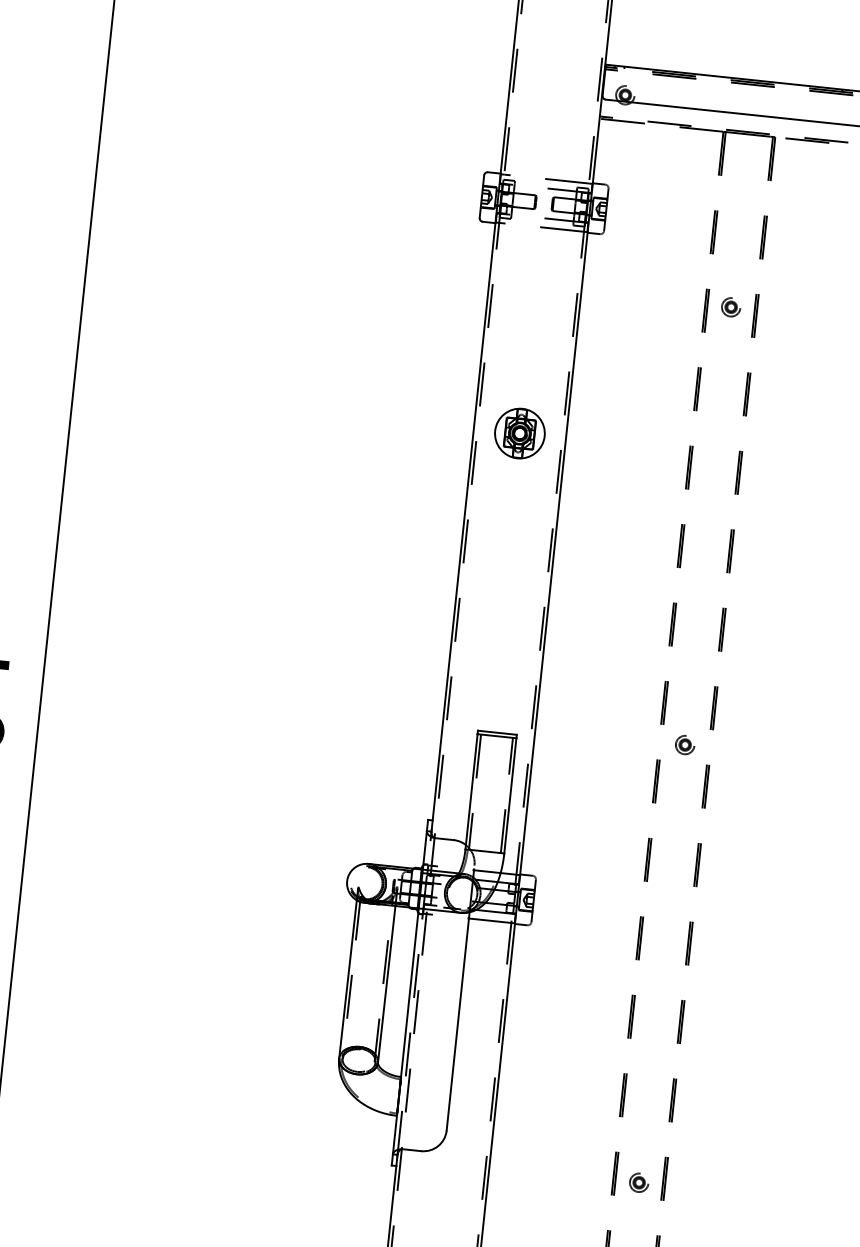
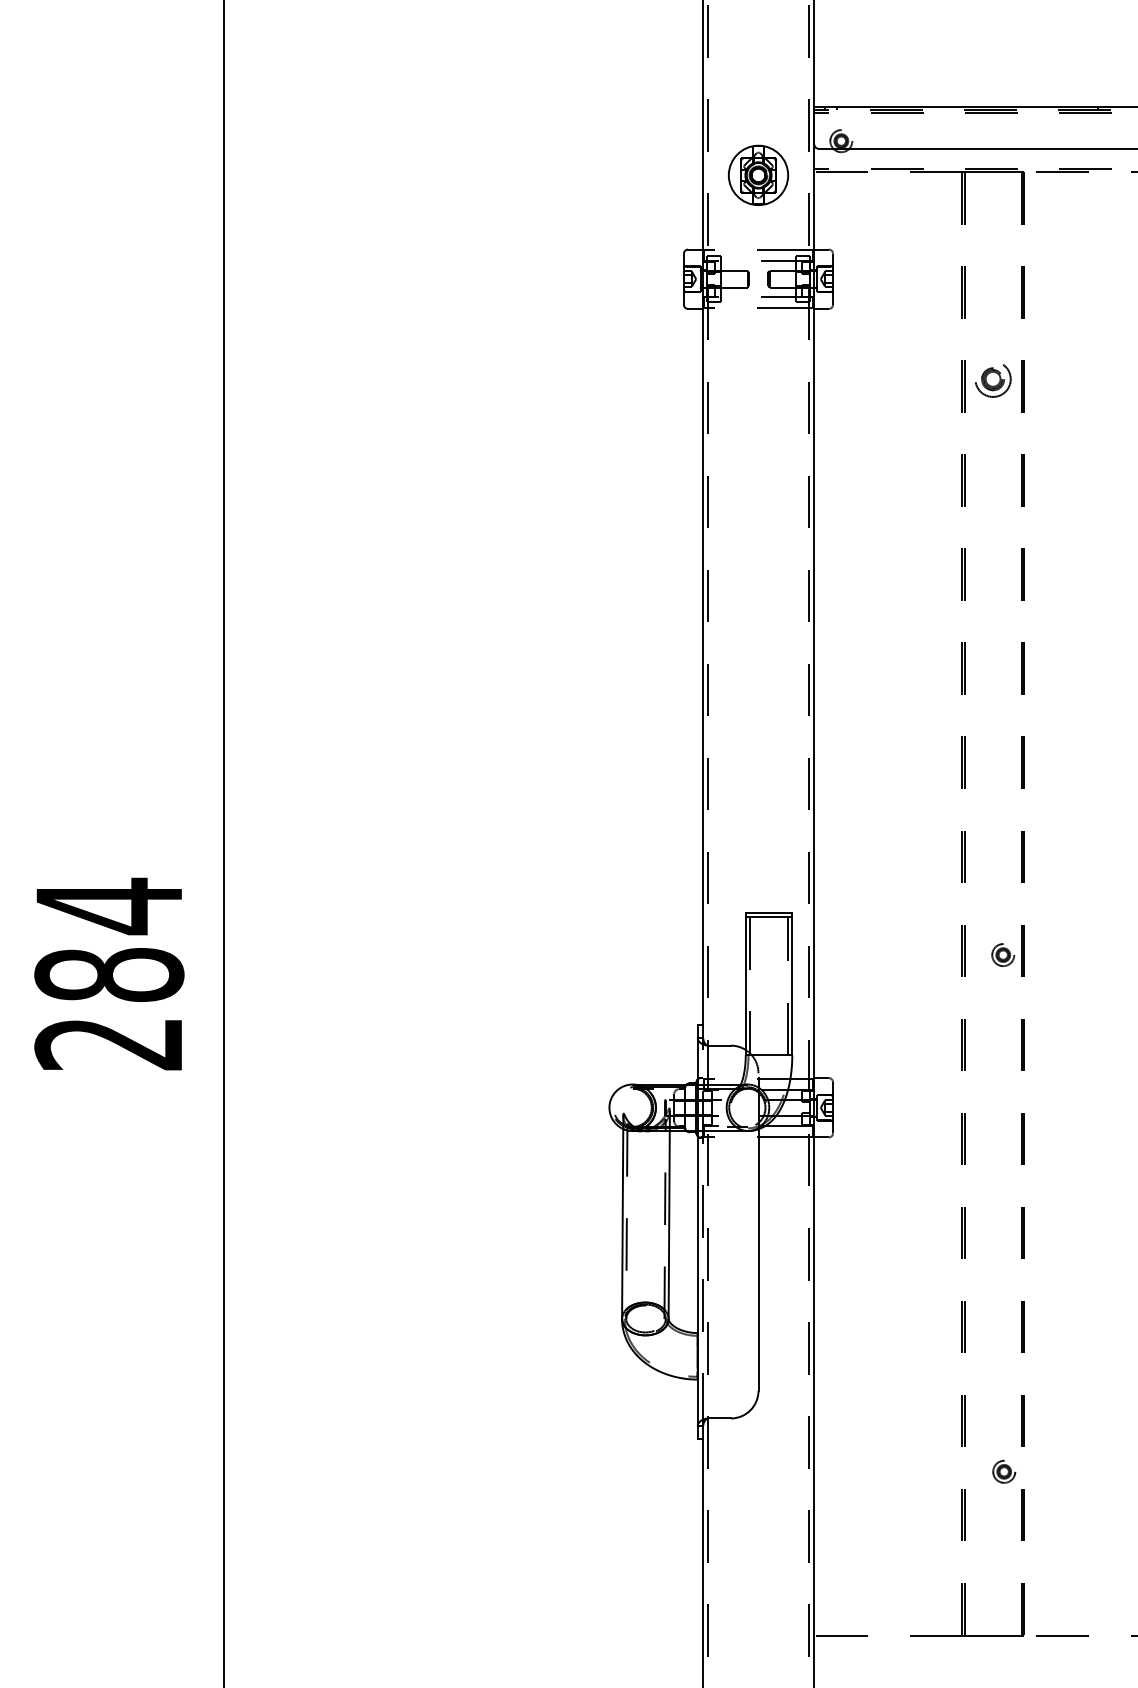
part: (731, 307) -> (993, 379), size x1.6
part: (520, 432) -> (758, 174), moved
part: (685, 744) -> (1003, 954), moved
part: (639, 1182) -> (1004, 1471), moved

